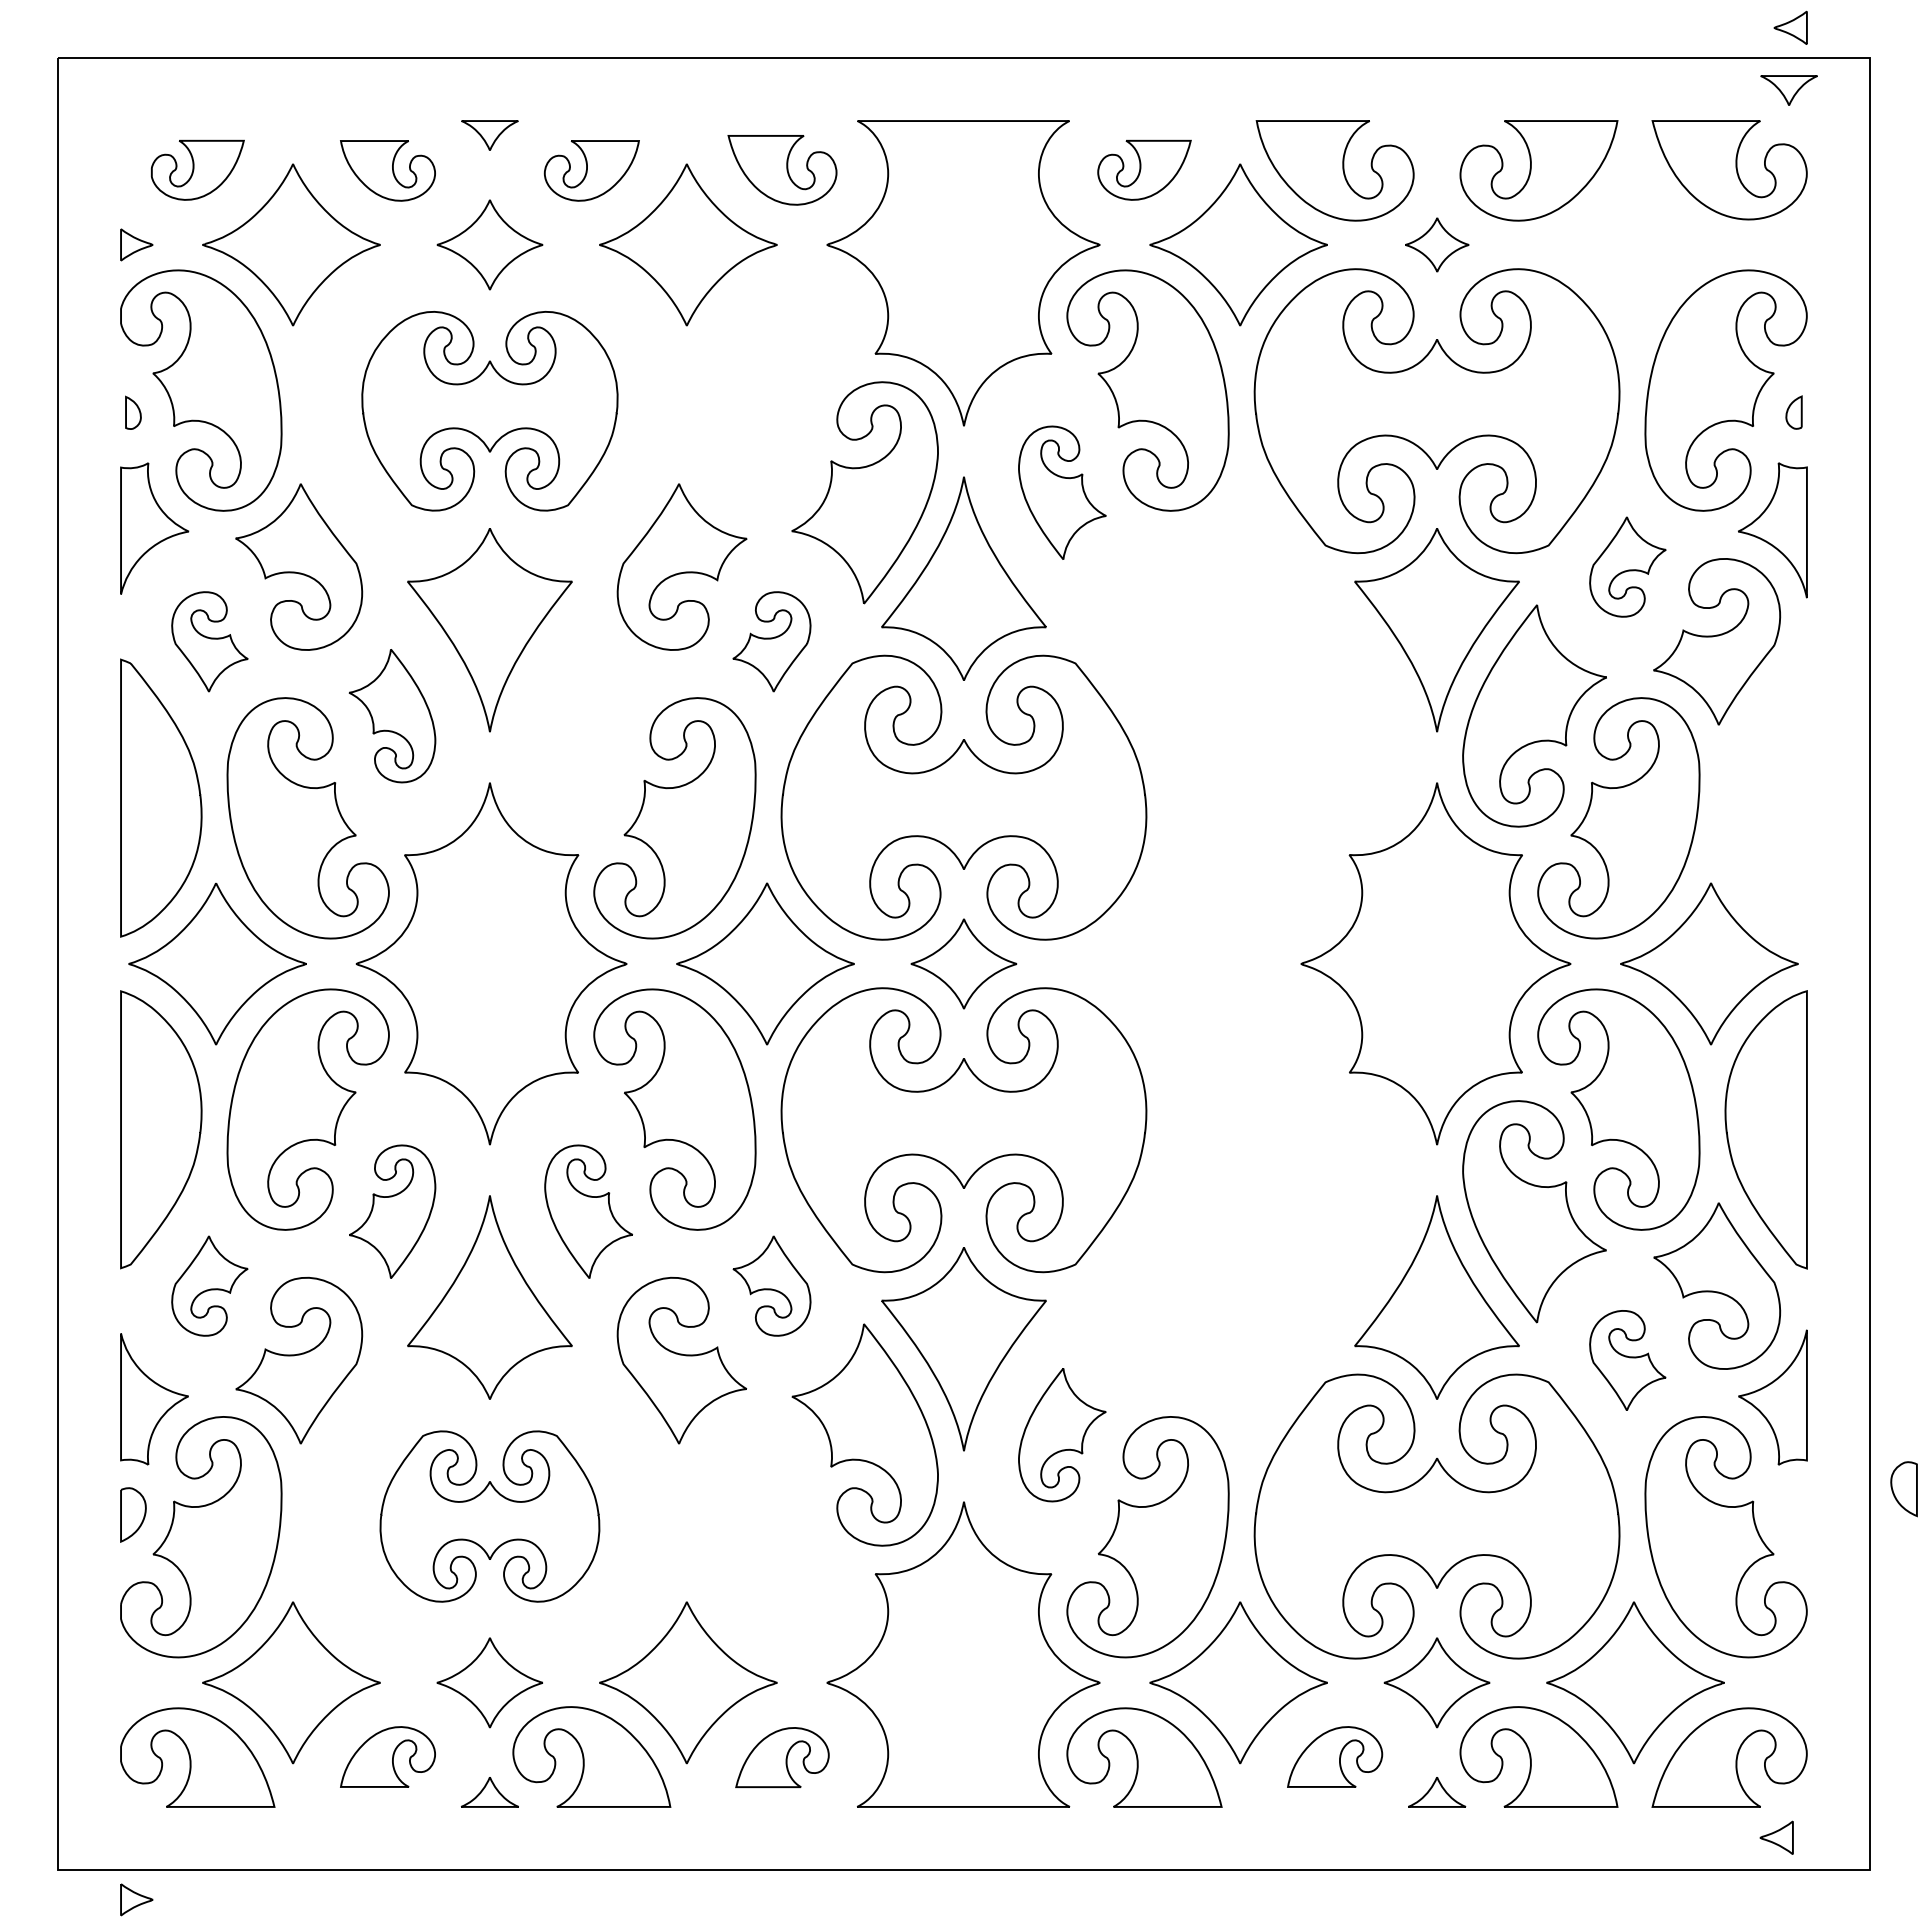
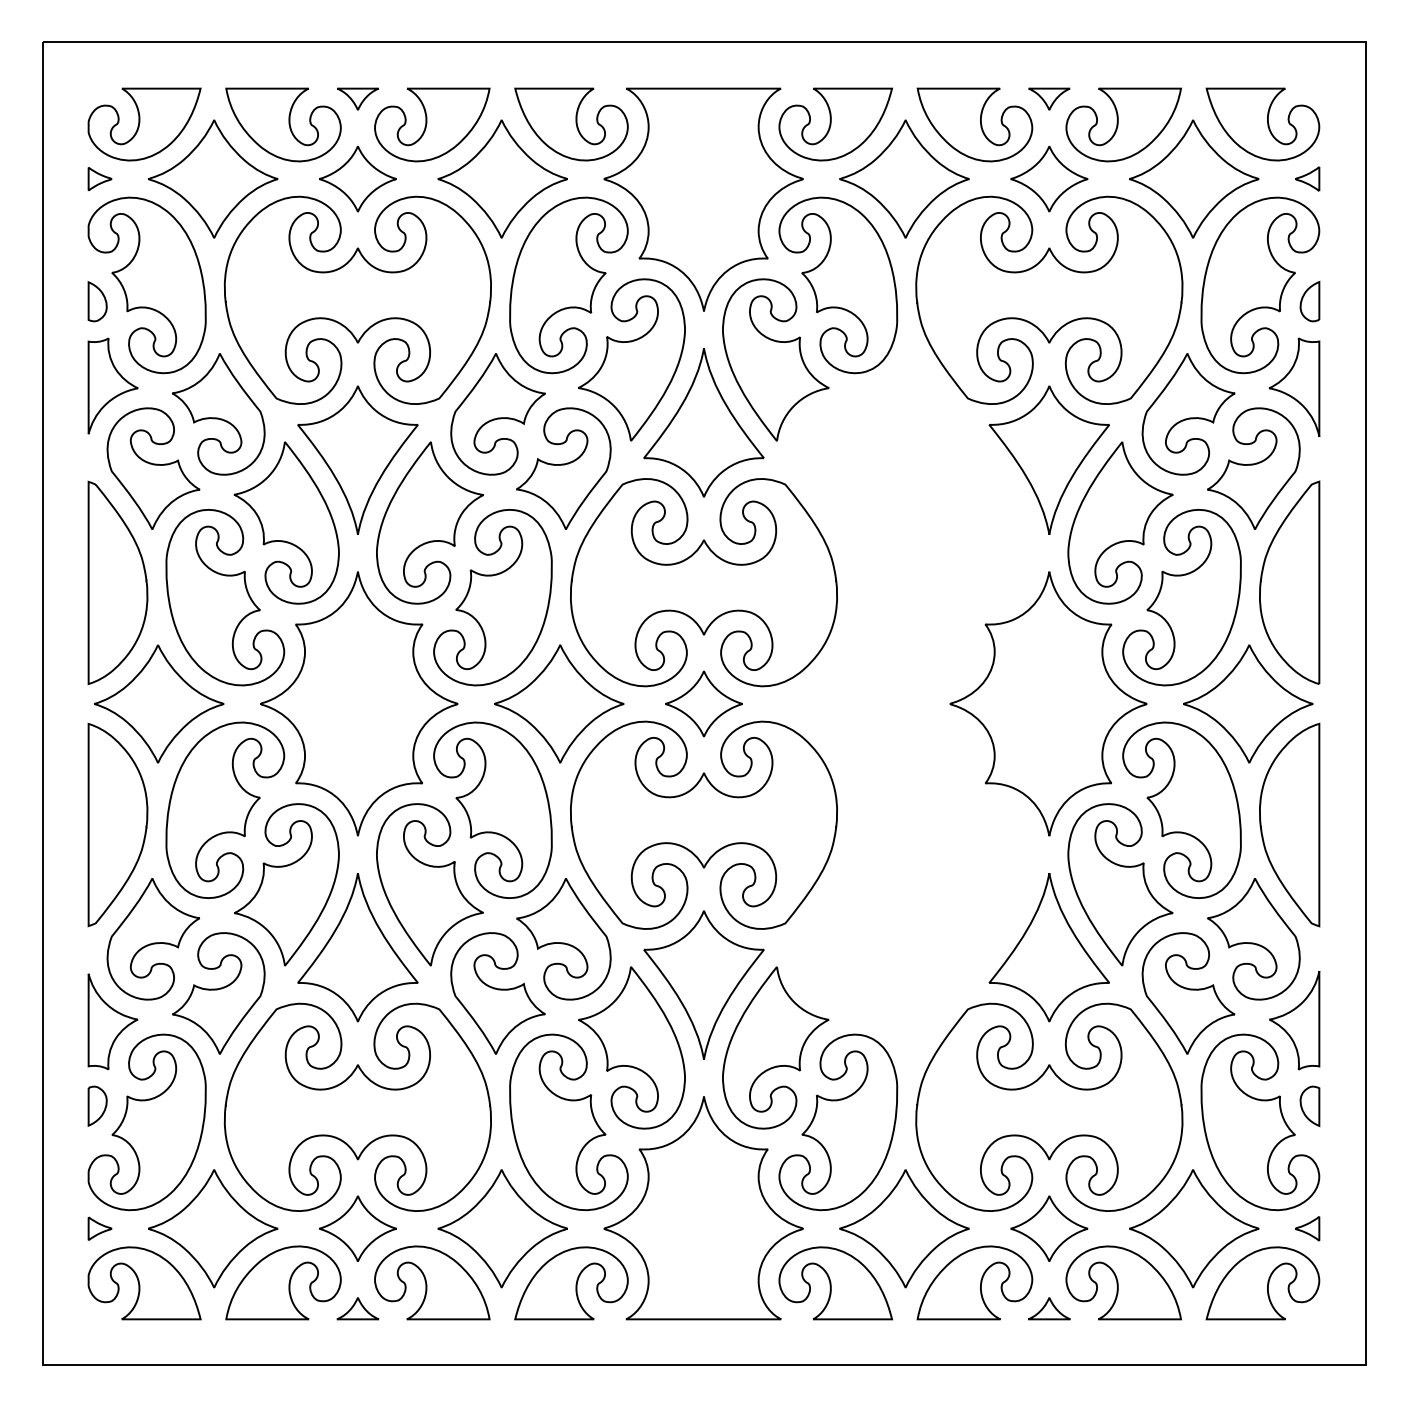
part: (1790, 27) -> (1307, 178), moved
part: (1788, 90) -> (1048, 99), moved
part: (197, 170) -> (144, 124), size x1.67
part: (387, 170) -> (283, 124), size x1.67
part: (591, 170) -> (432, 124), size x1.67
part: (782, 170) -> (571, 124), size x1.43
part: (1144, 170) -> (835, 124), size x1.67
part: (1437, 244) -> (1049, 178), size x1.67
part: (1635, 244) -> (1194, 178), added
part: (778, 390) -> (568, 285), added
part: (489, 411) -> (357, 300), size x1.43
part: (133, 412) -> (97, 301), size x1.67
part: (1793, 412) -> (1309, 301), size x1.67
part: (1062, 492) -> (775, 359), size x1.67
part: (1627, 566) -> (1188, 413), size x1.67
part: (209, 641) -> (153, 468), size x1.67
part: (771, 641) -> (563, 468), size x1.67
part: (392, 715) -> (286, 522), size x1.67
part: (588, 715) -> (429, 522), added
part: (1765, 797) -> (1289, 582), added
part: (392, 1211) -> (286, 884), size x1.67
part: (588, 1211) -> (429, 884), size x1.67
part: (209, 1285) -> (153, 938), size x1.67
part: (771, 1285) -> (563, 938), size x1.67
part: (1627, 1360) -> (1188, 993), size x1.67
part: (1062, 1434) -> (775, 1047), size x1.67
part: (1903, 1489) -> (1309, 1106), moved
part: (489, 1516) -> (357, 1107), size x1.67
part: (778, 1537) -> (568, 1122), added
part: (387, 1756) -> (283, 1282), size x1.67
part: (1334, 1756) -> (974, 1282), size x1.67
part: (782, 1757) -> (571, 1283), size x1.67
part: (1776, 1837) -> (1307, 1228), moved
part: (136, 1899) -> (99, 1228), moved

